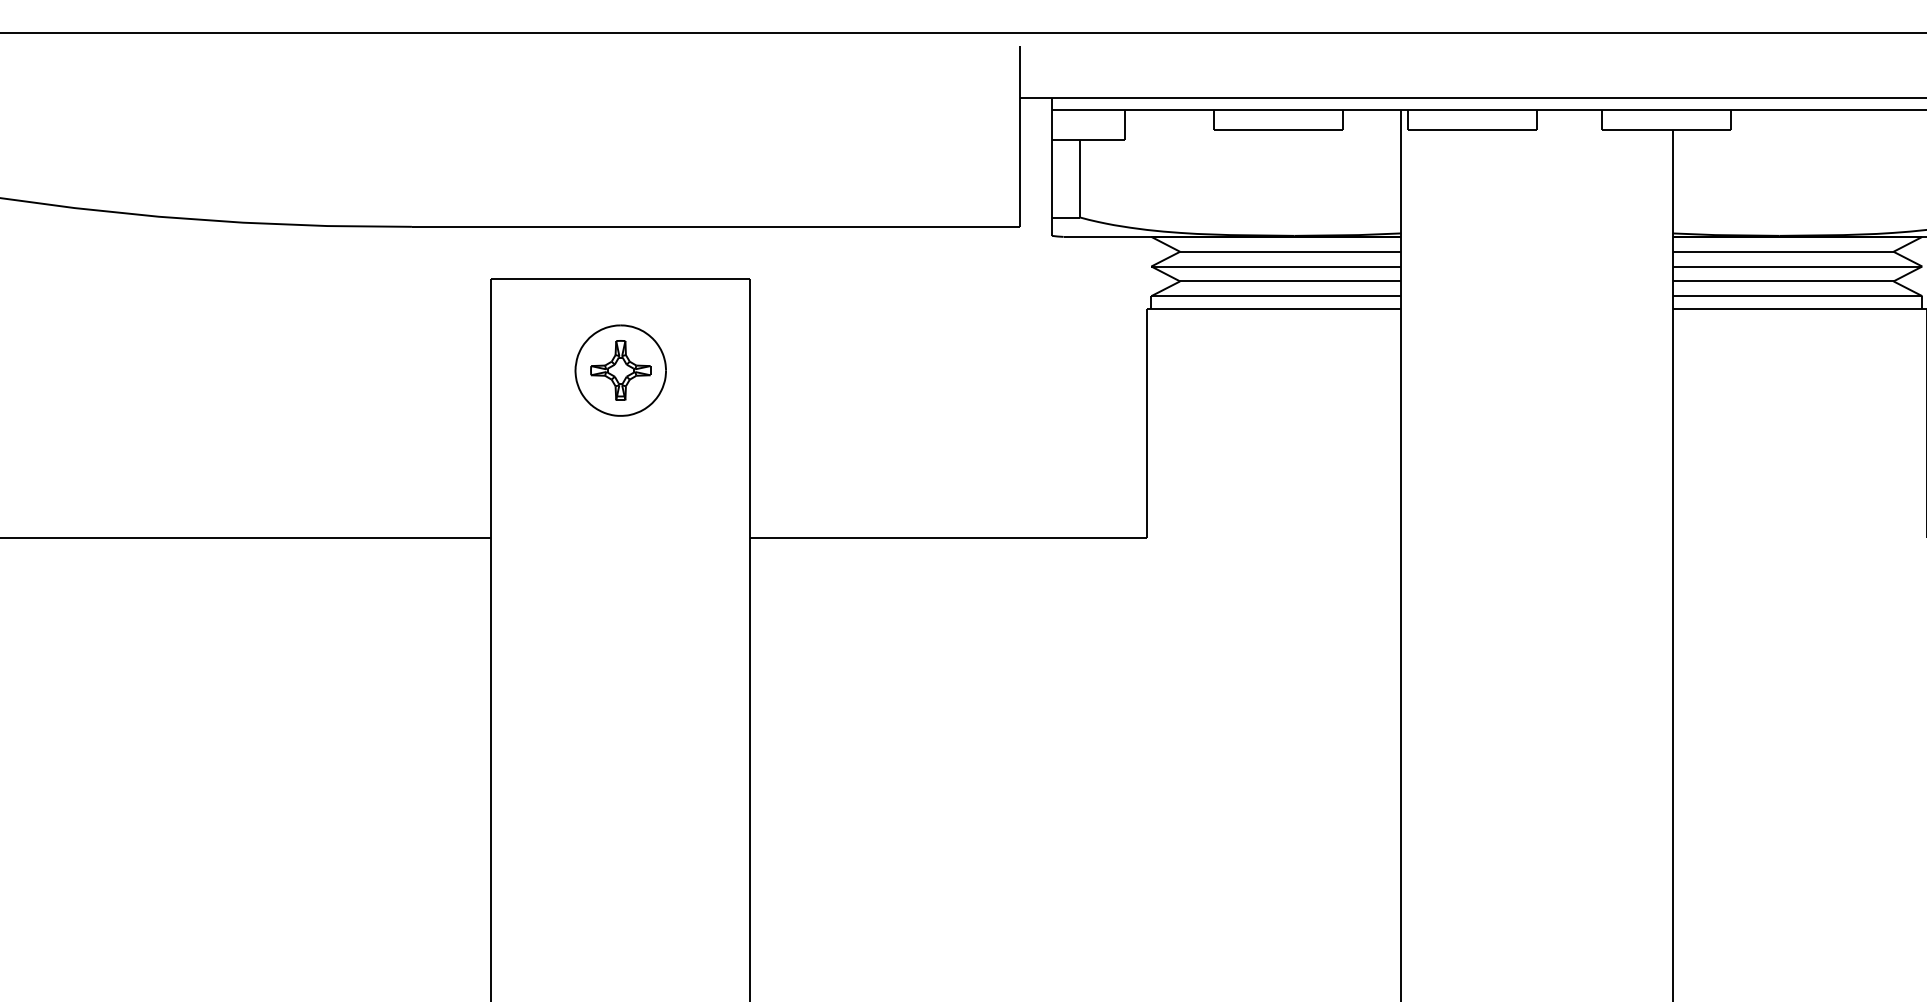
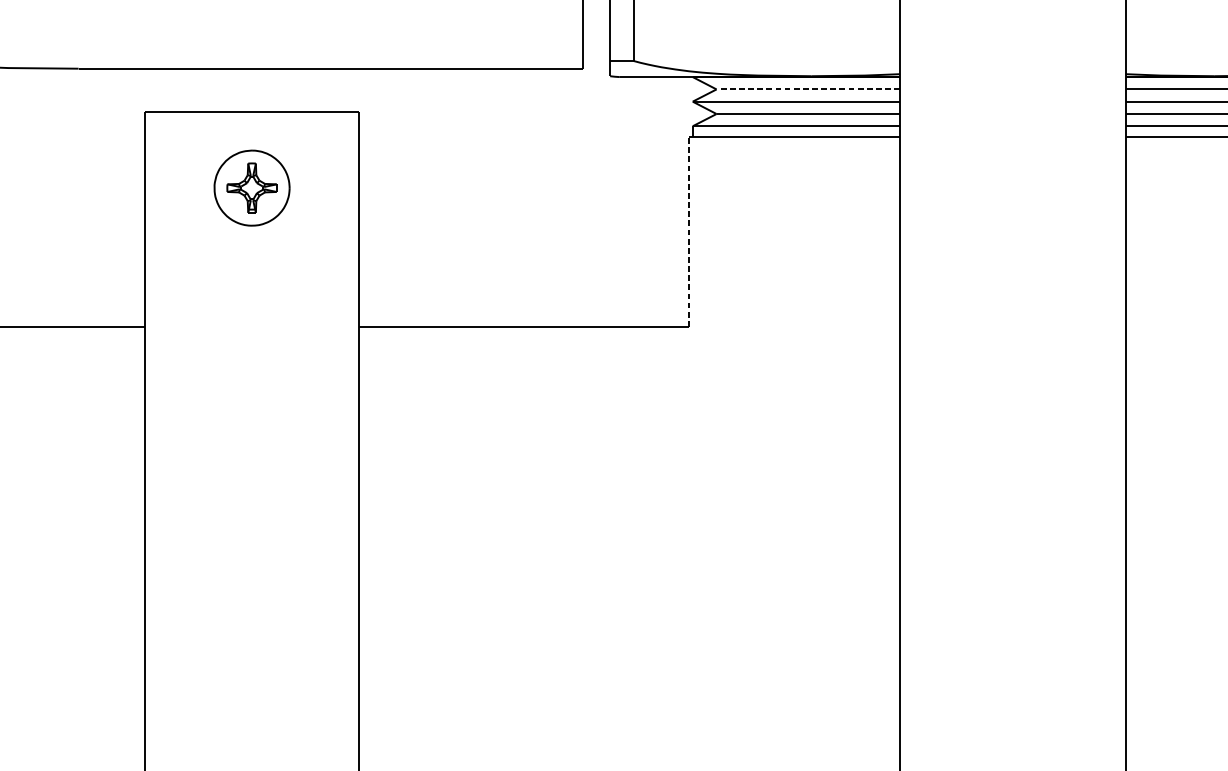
line: (1290, 251) -> (808, 89), solid -> dashed
line: (1147, 422) -> (689, 231), solid -> dashed

